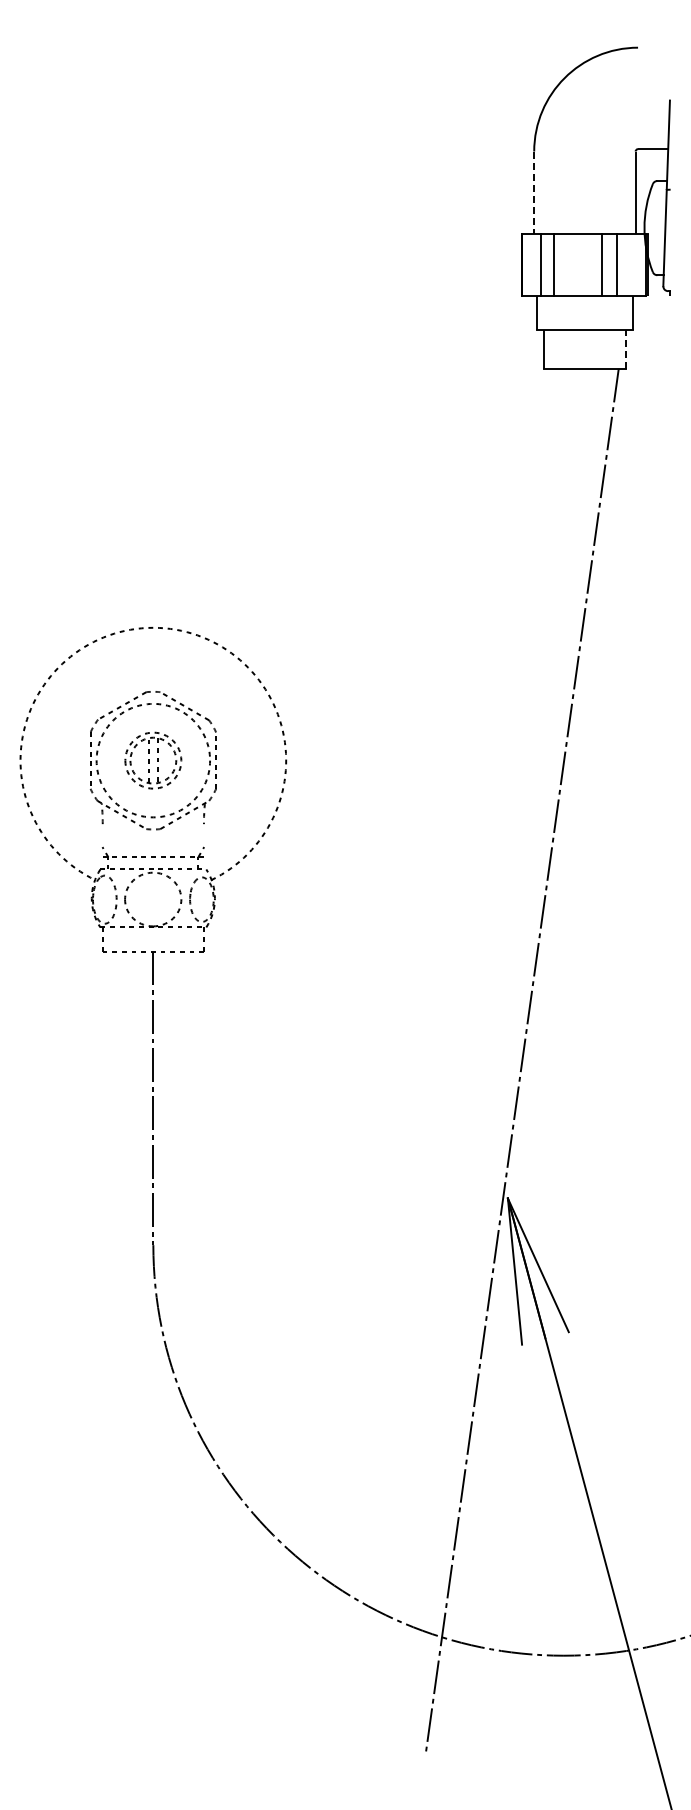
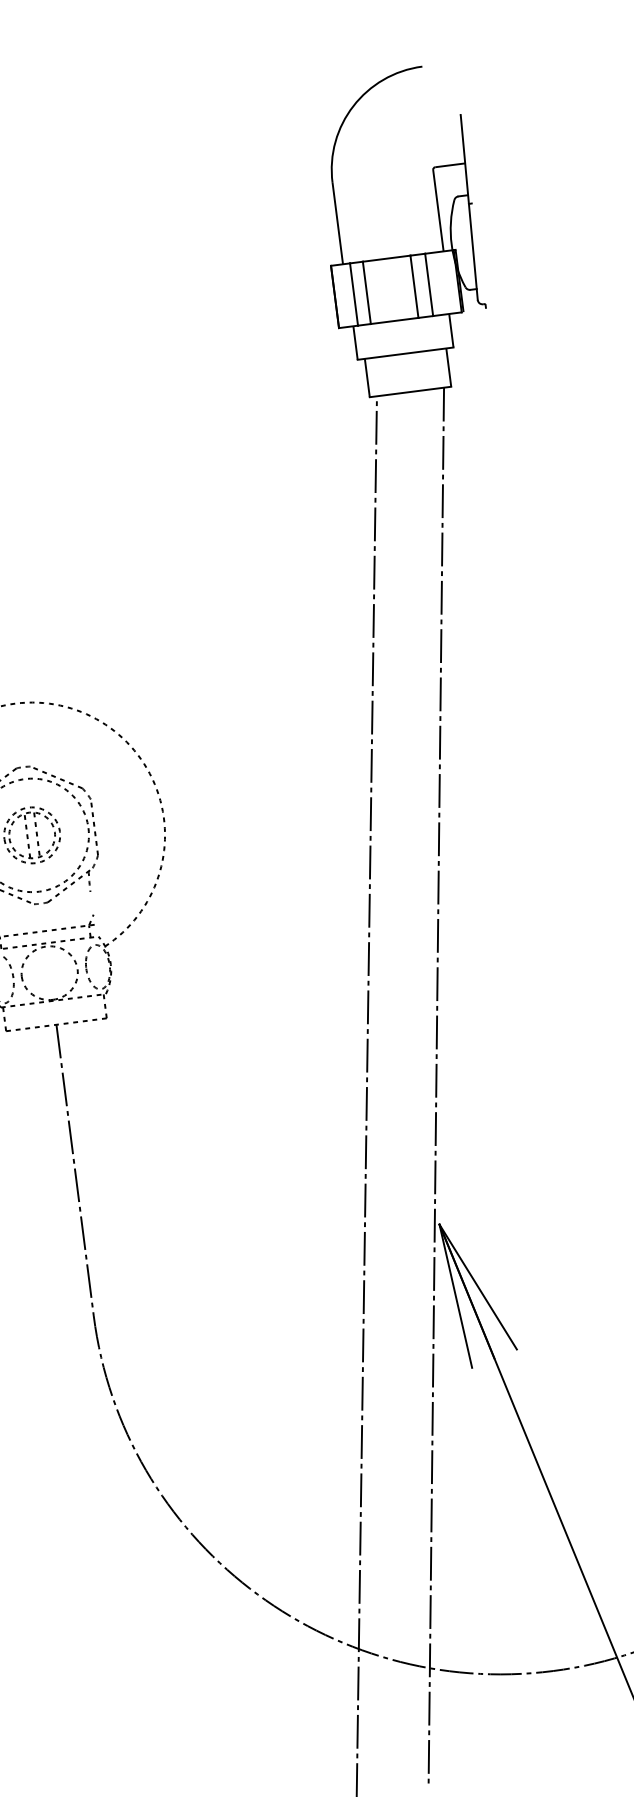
line: (534, 193) -> (338, 224), dashed -> solid
line: (625, 349) -> (448, 367), dashed -> solid
line: (452, 1061) -> (367, 1095), added

